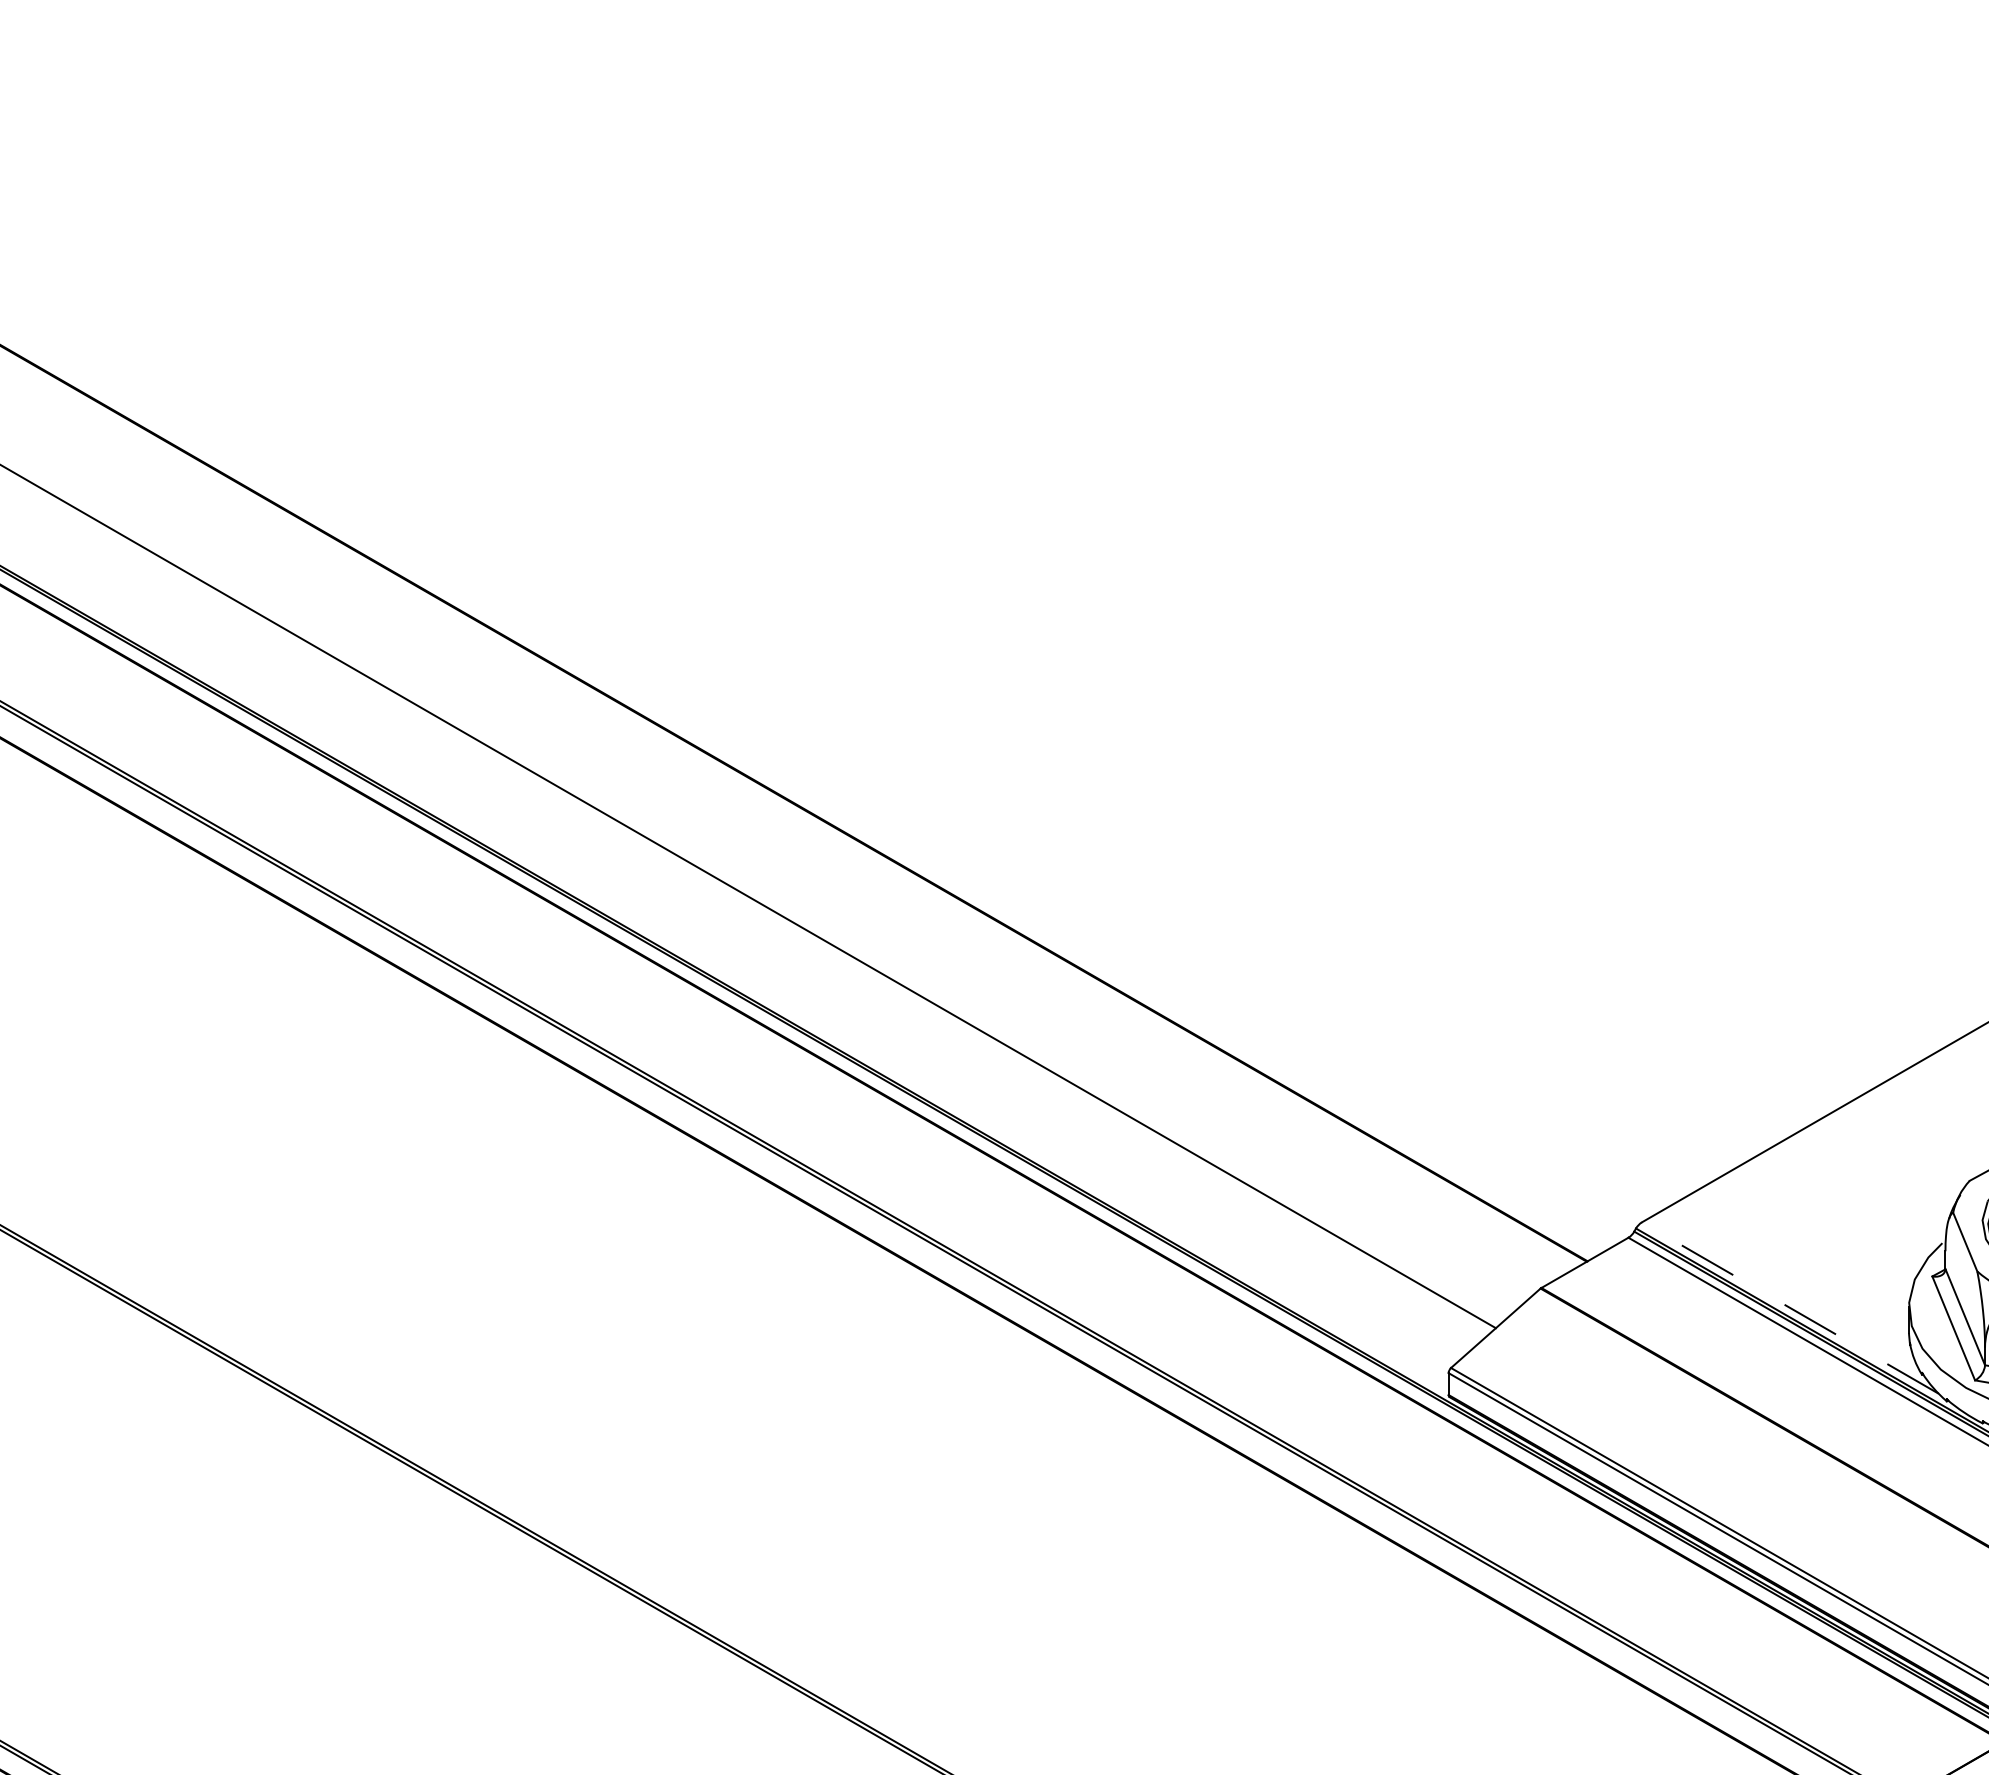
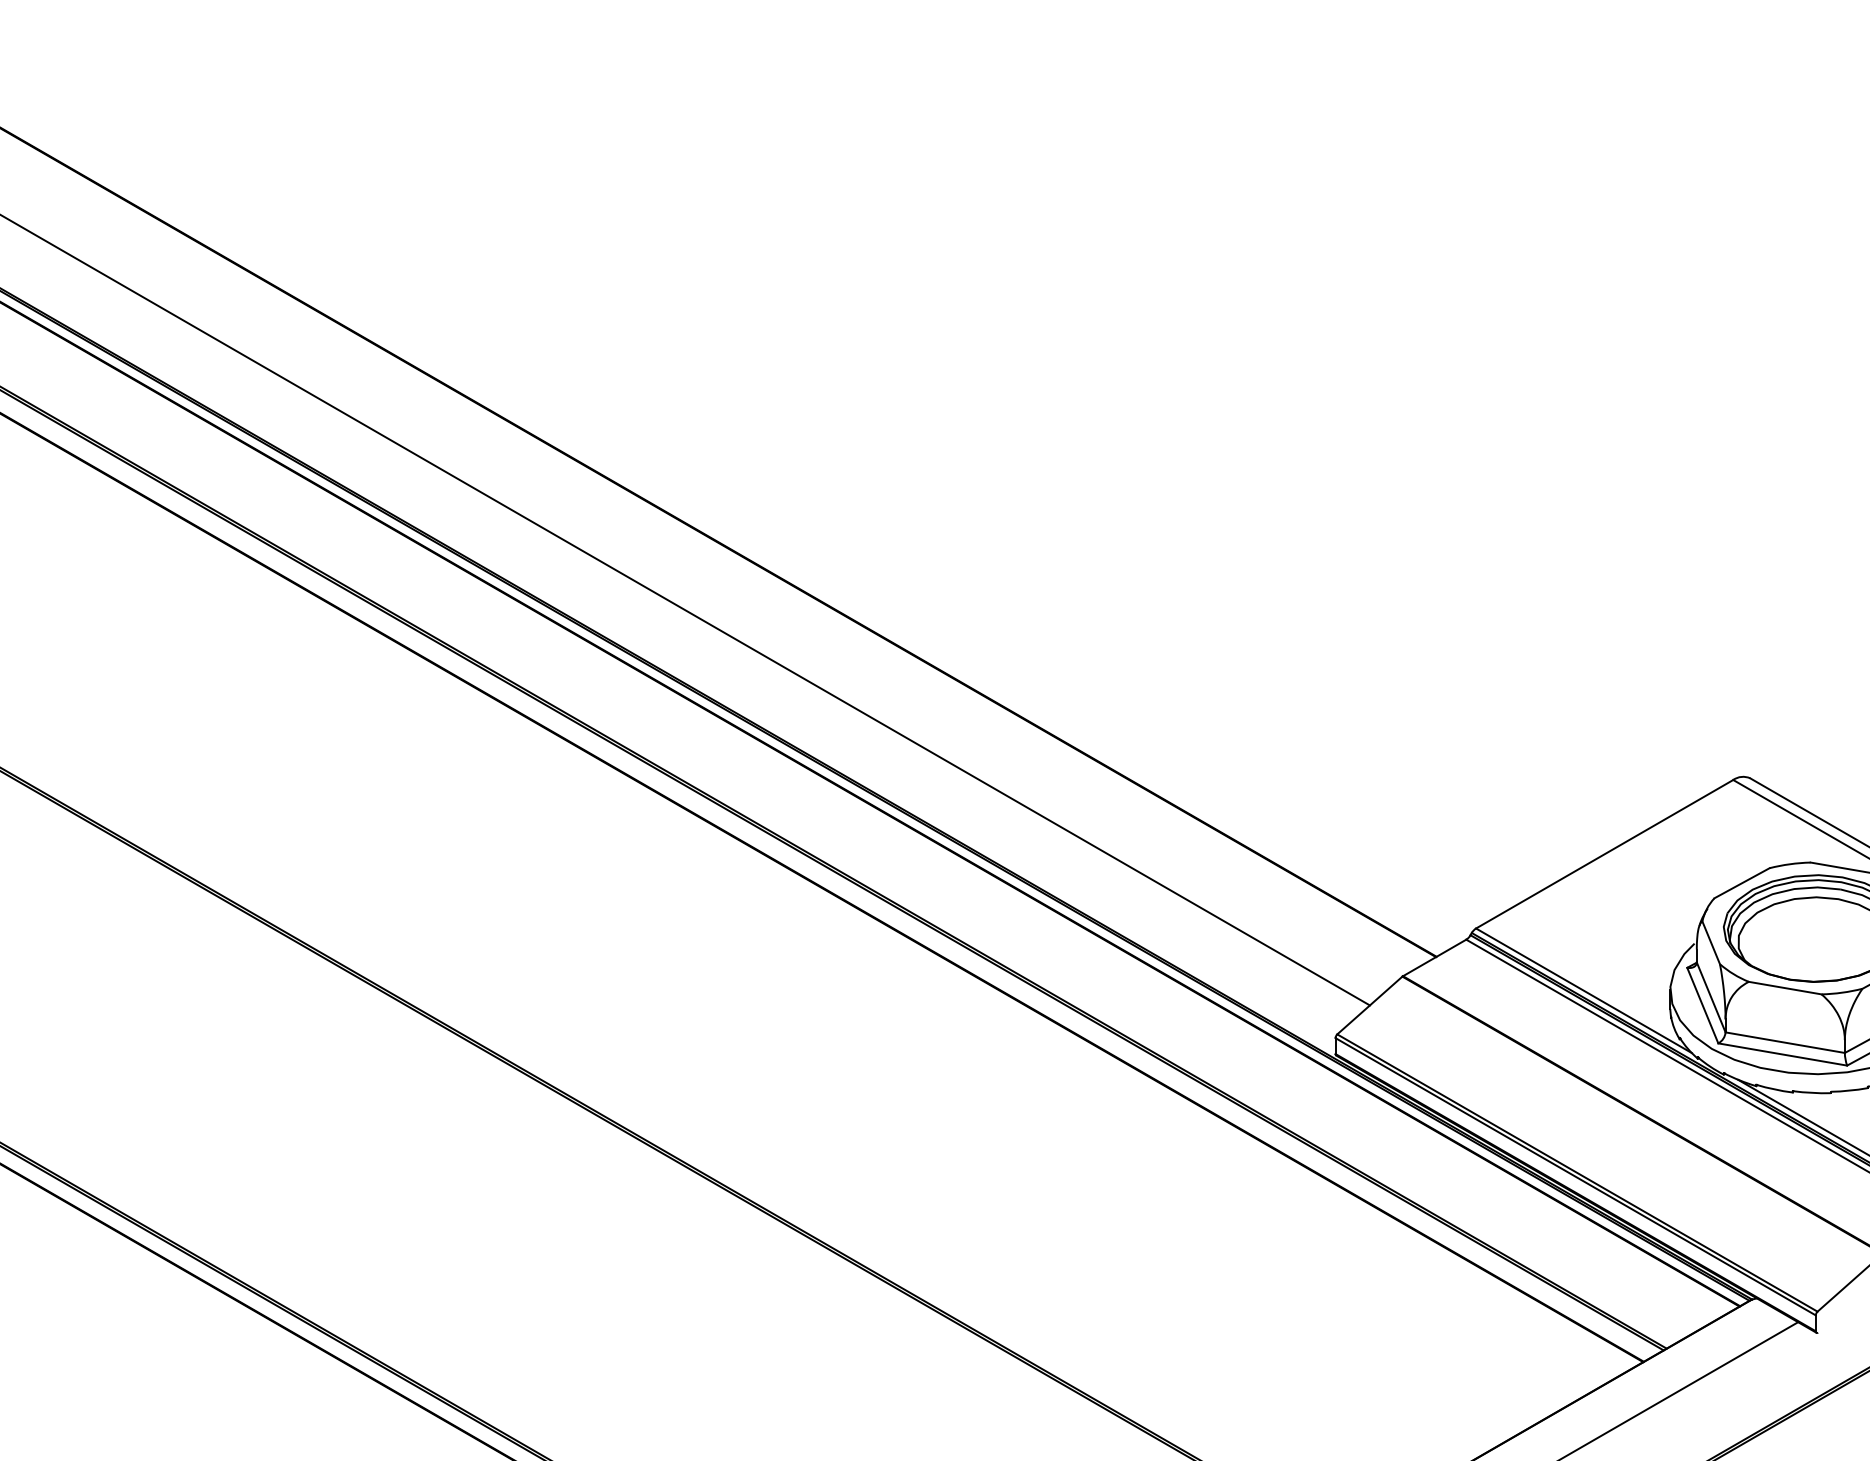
line: (1789, 1307) -> (1583, 990), dashed -> solid

